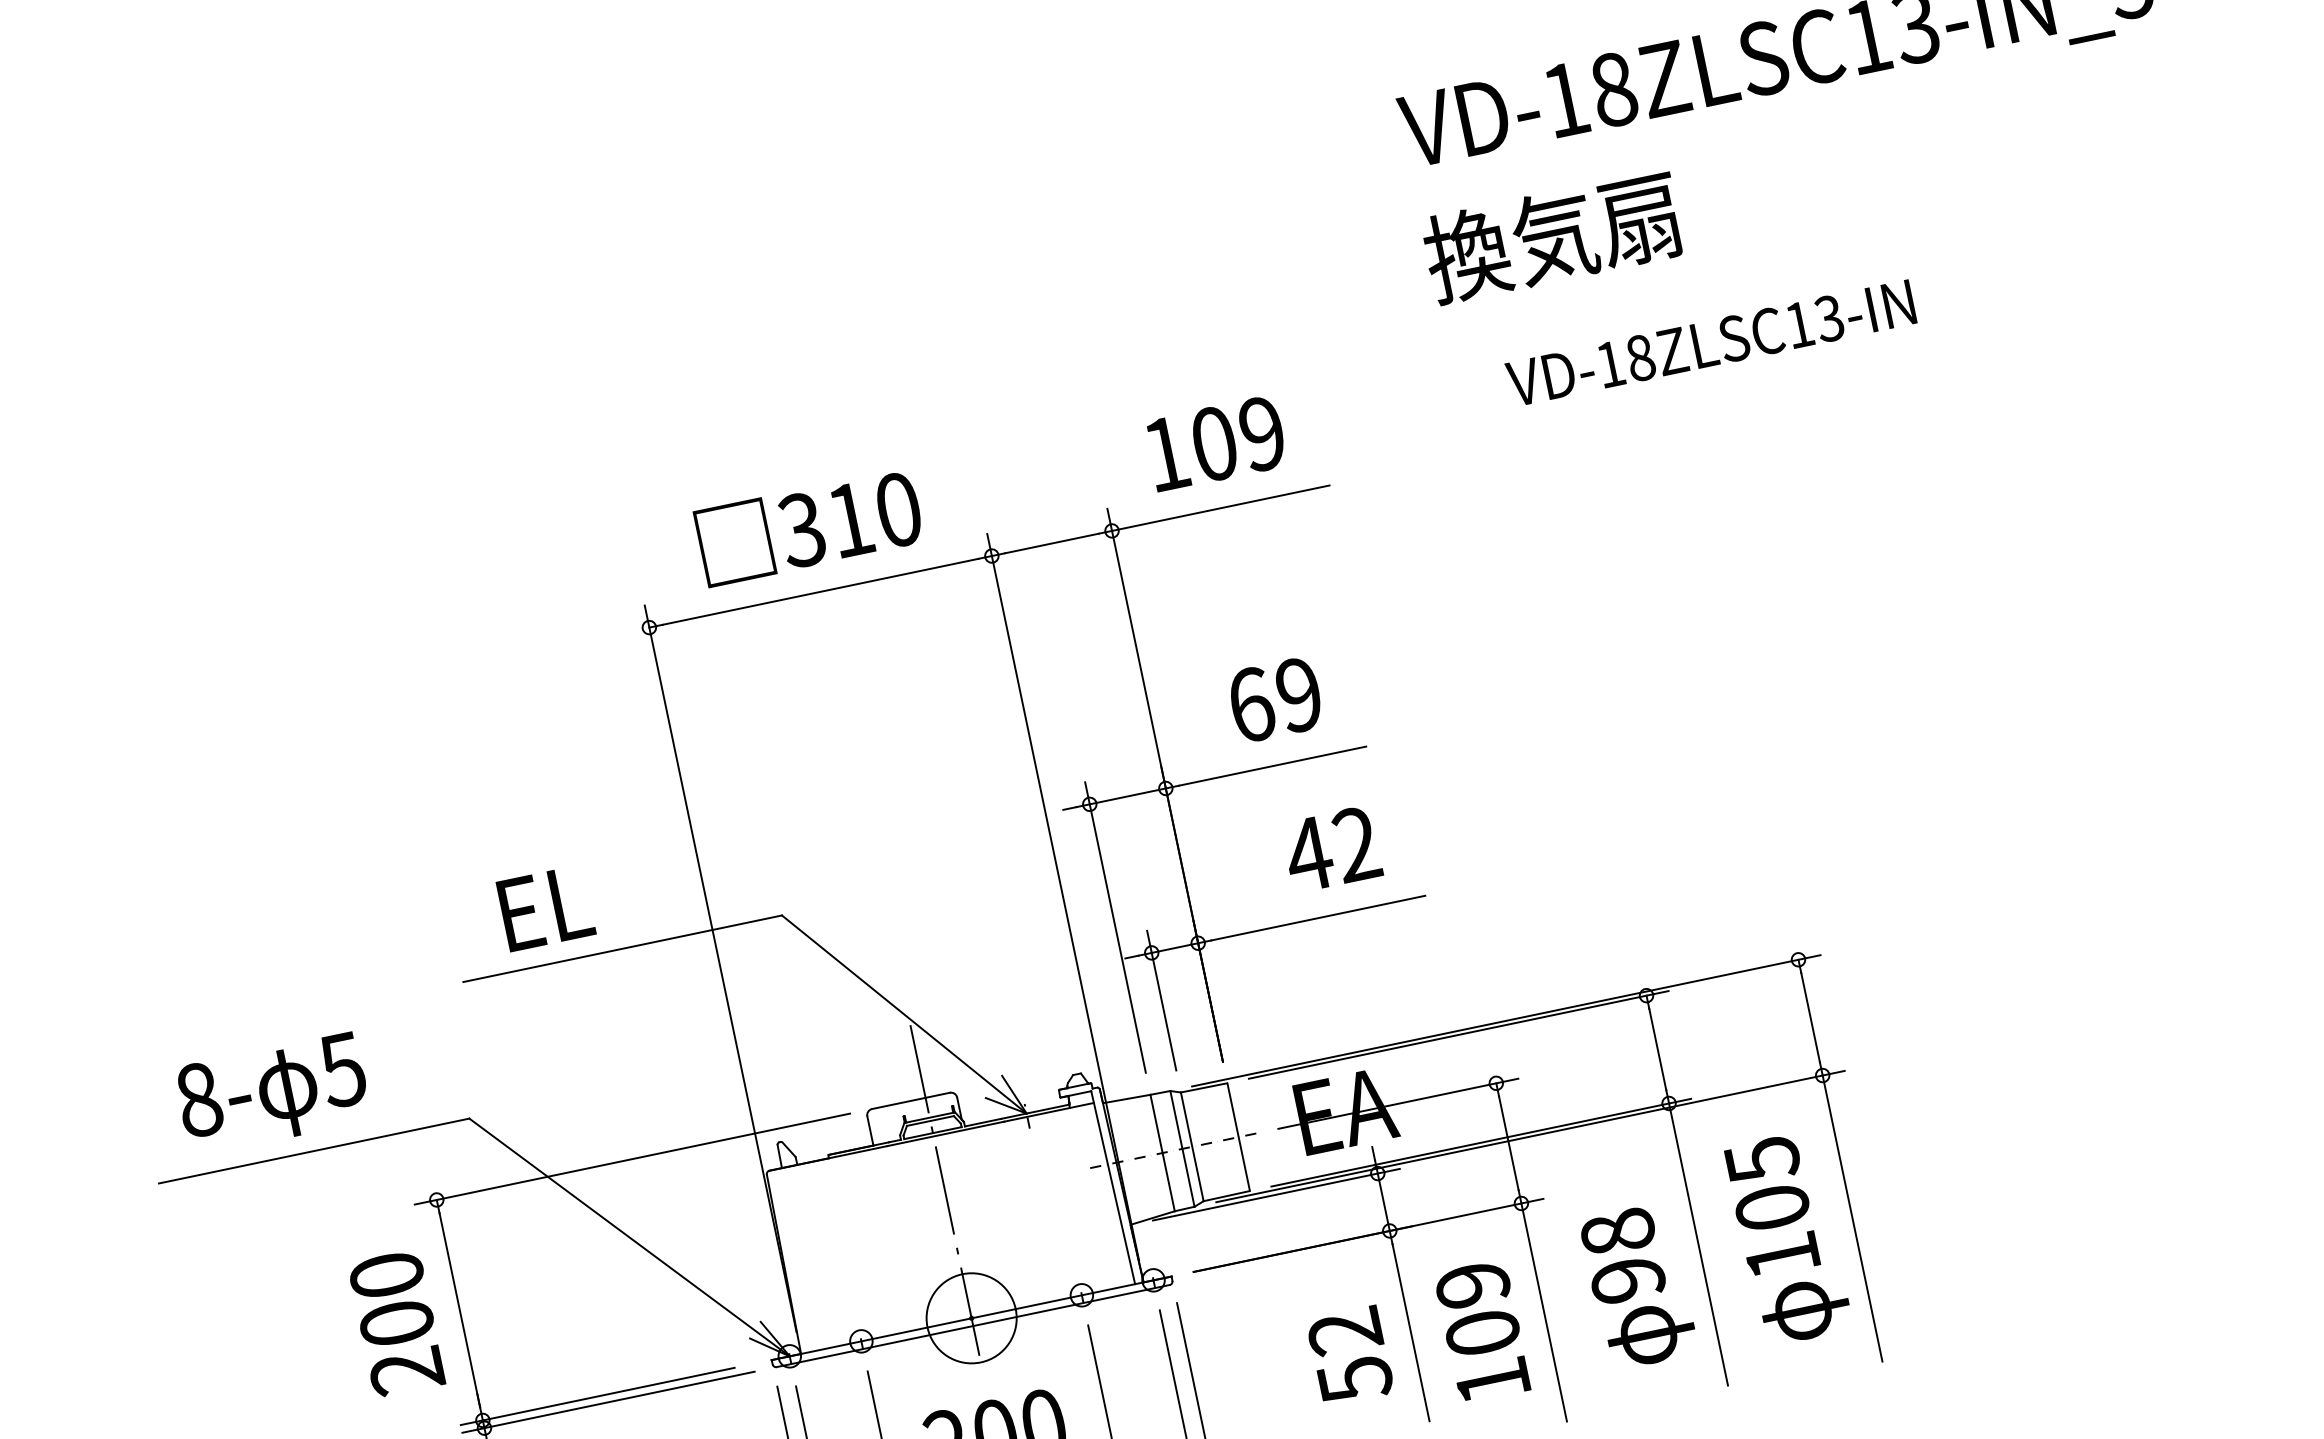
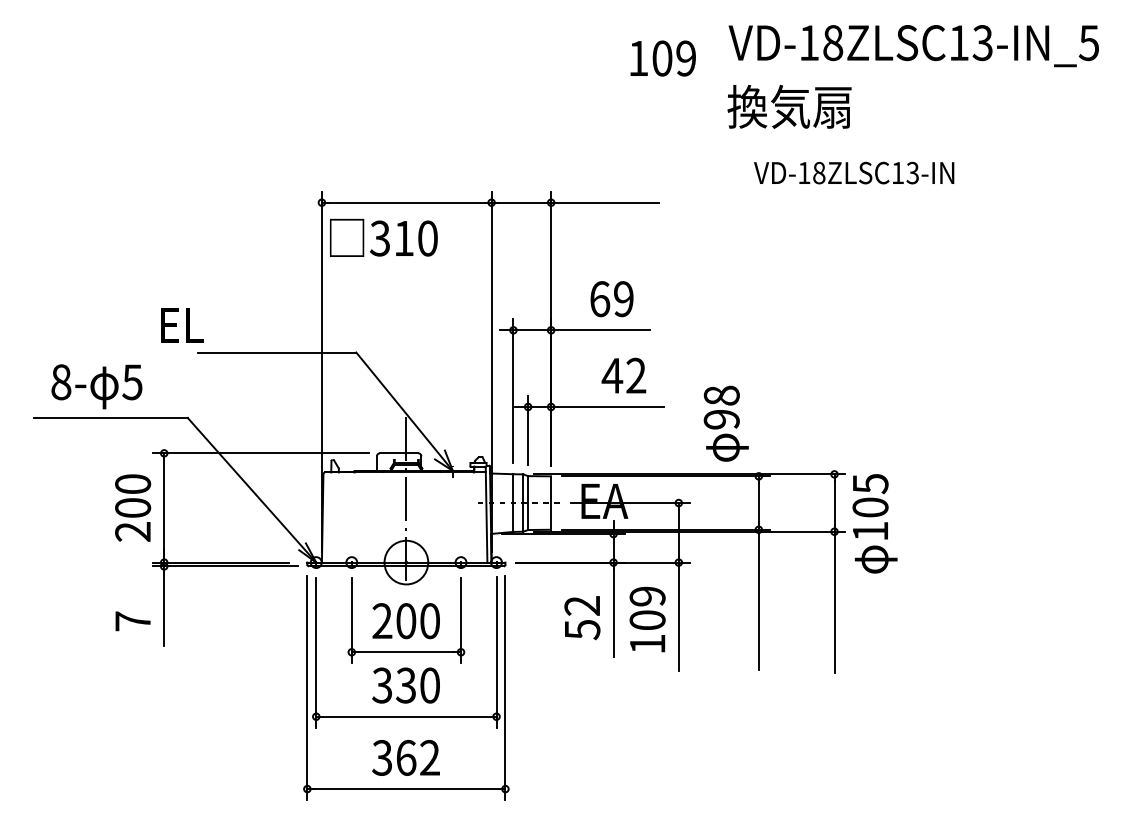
text: (1214, 443) -> (662, 58), moved
text: (808, 526) -> (383, 237), moved
text: (546, 907) -> (182, 325), moved
text: (1787, 1238) -> (874, 523), moved
text: (1637, 1286) -> (725, 423), moved

